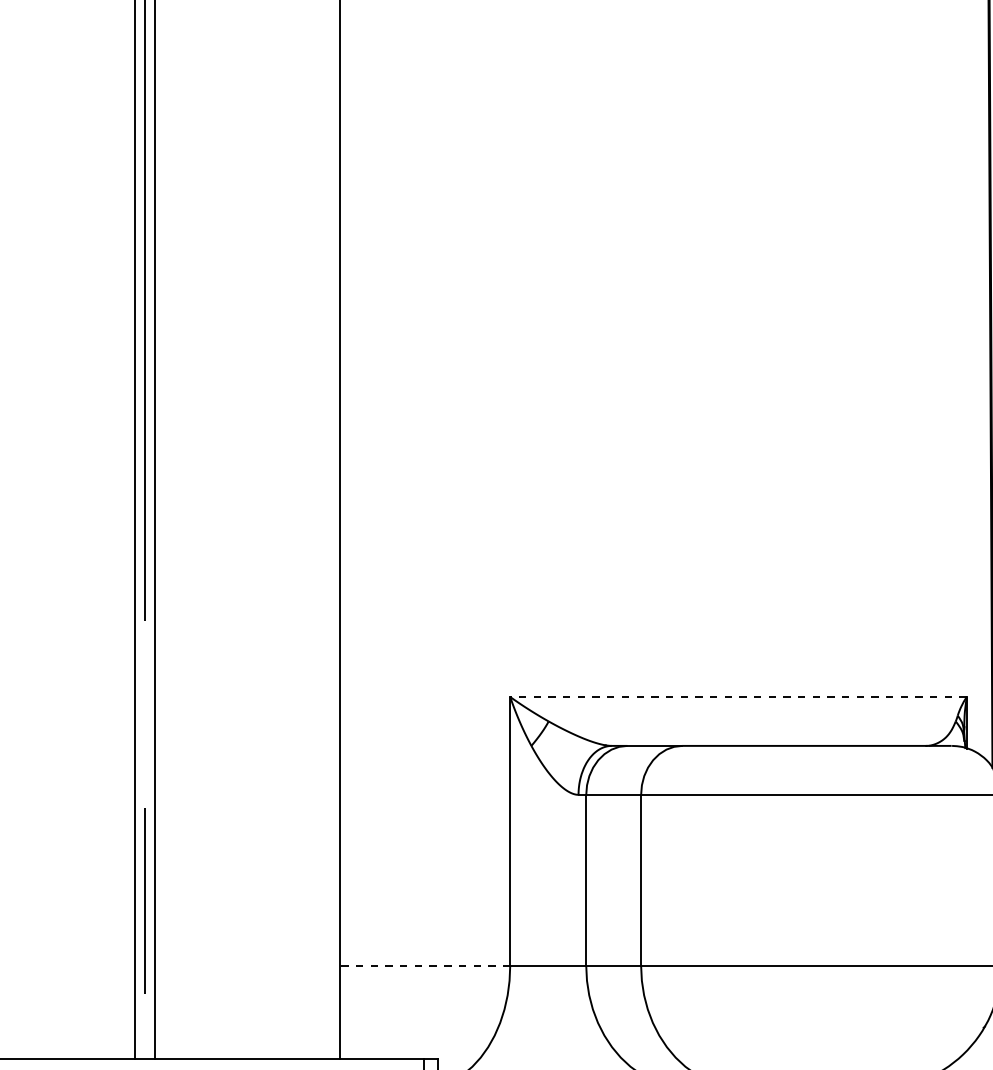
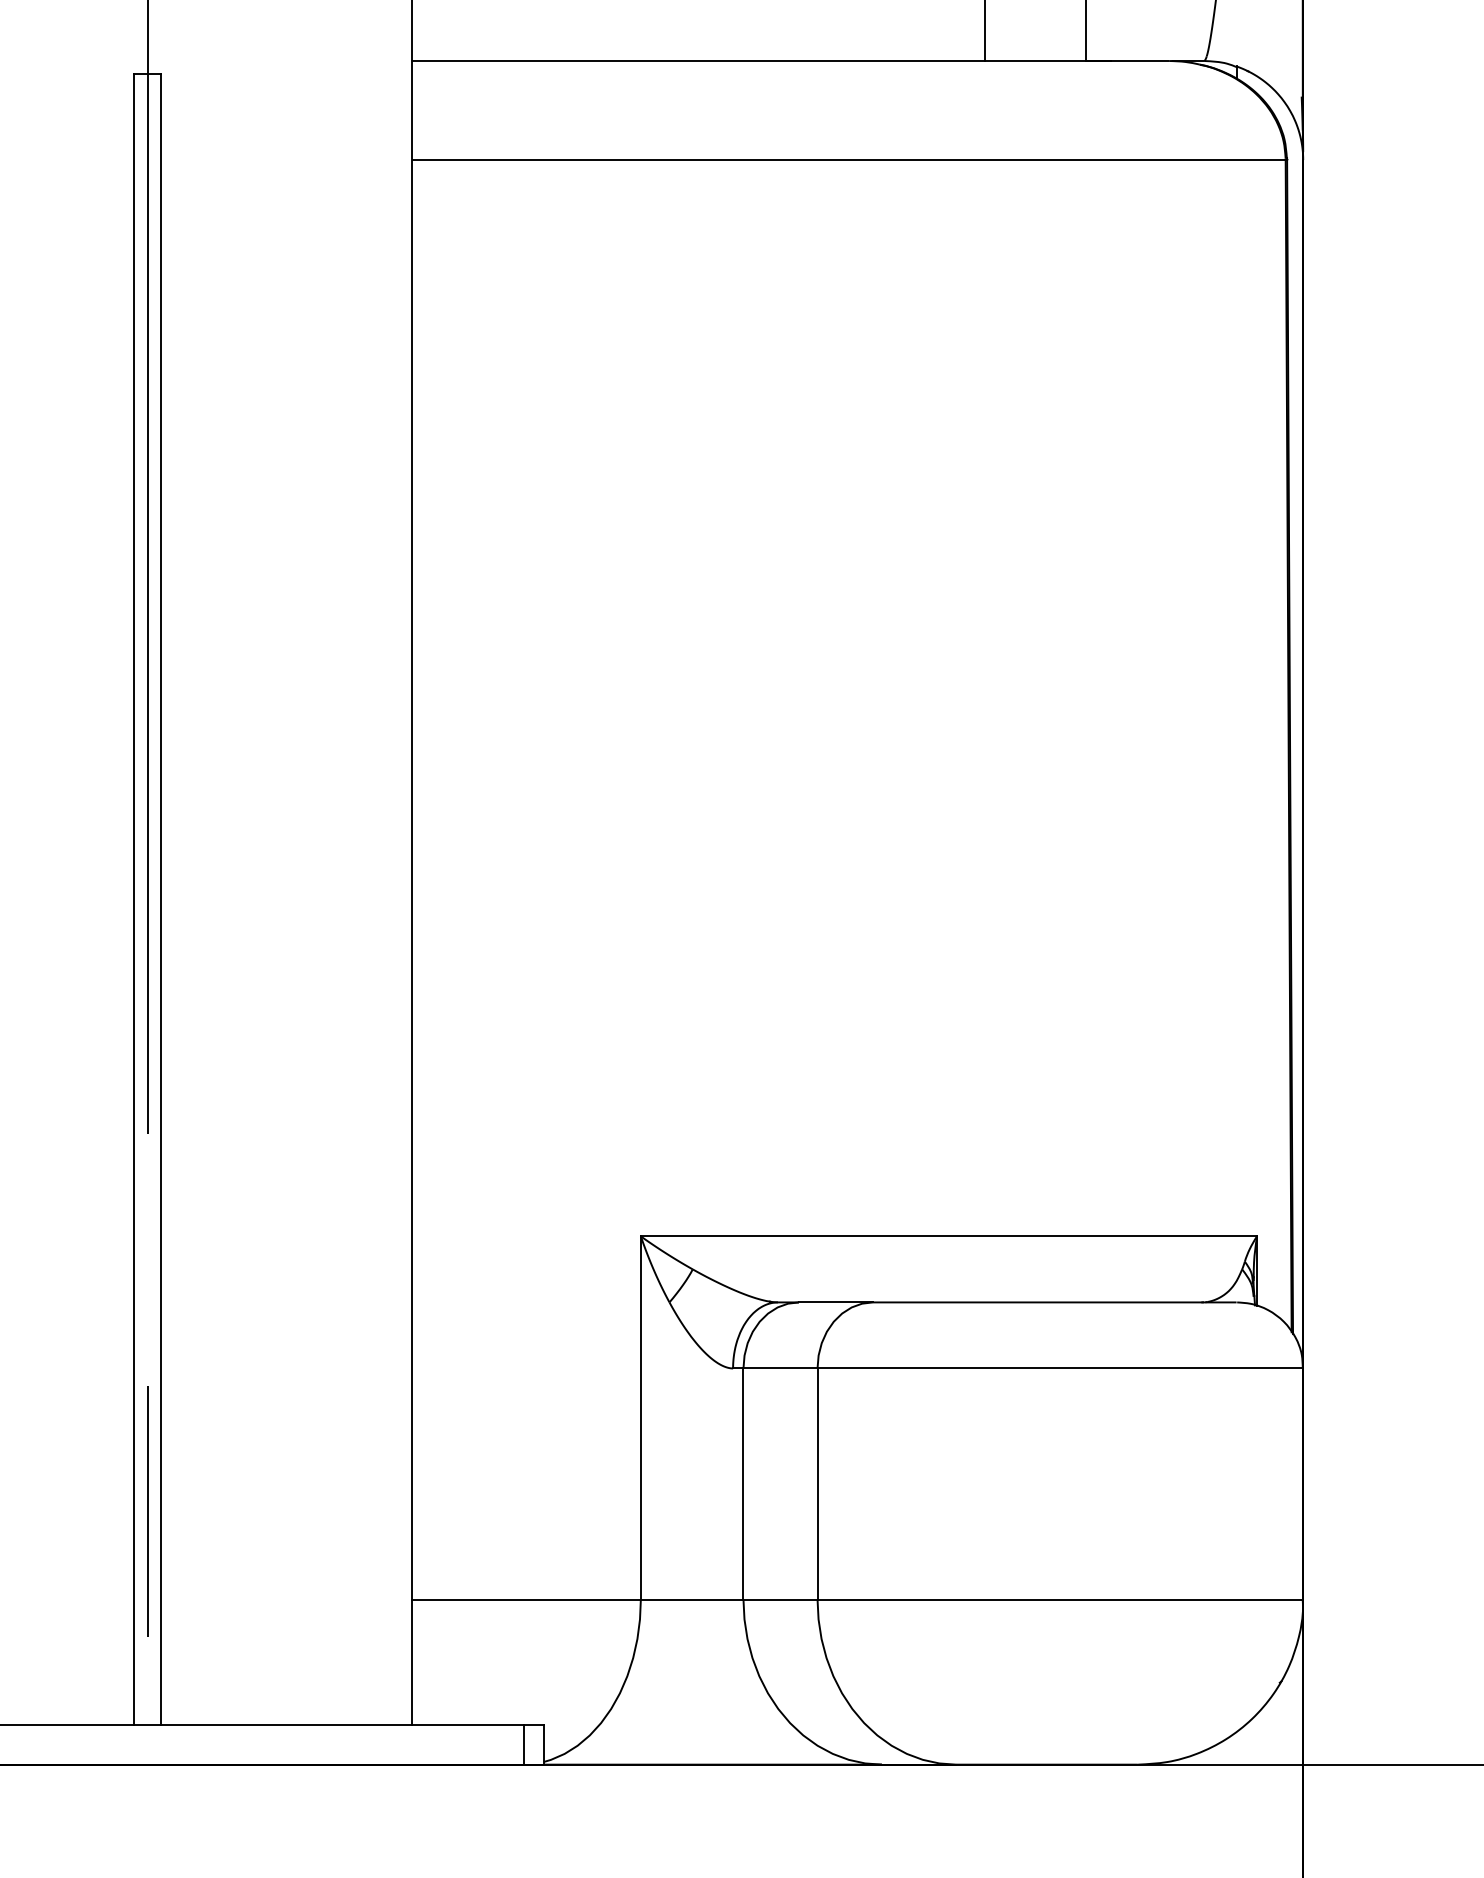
line: (738, 697) -> (948, 1236), dashed -> solid
line: (425, 966) -> (526, 1599), dashed -> solid

